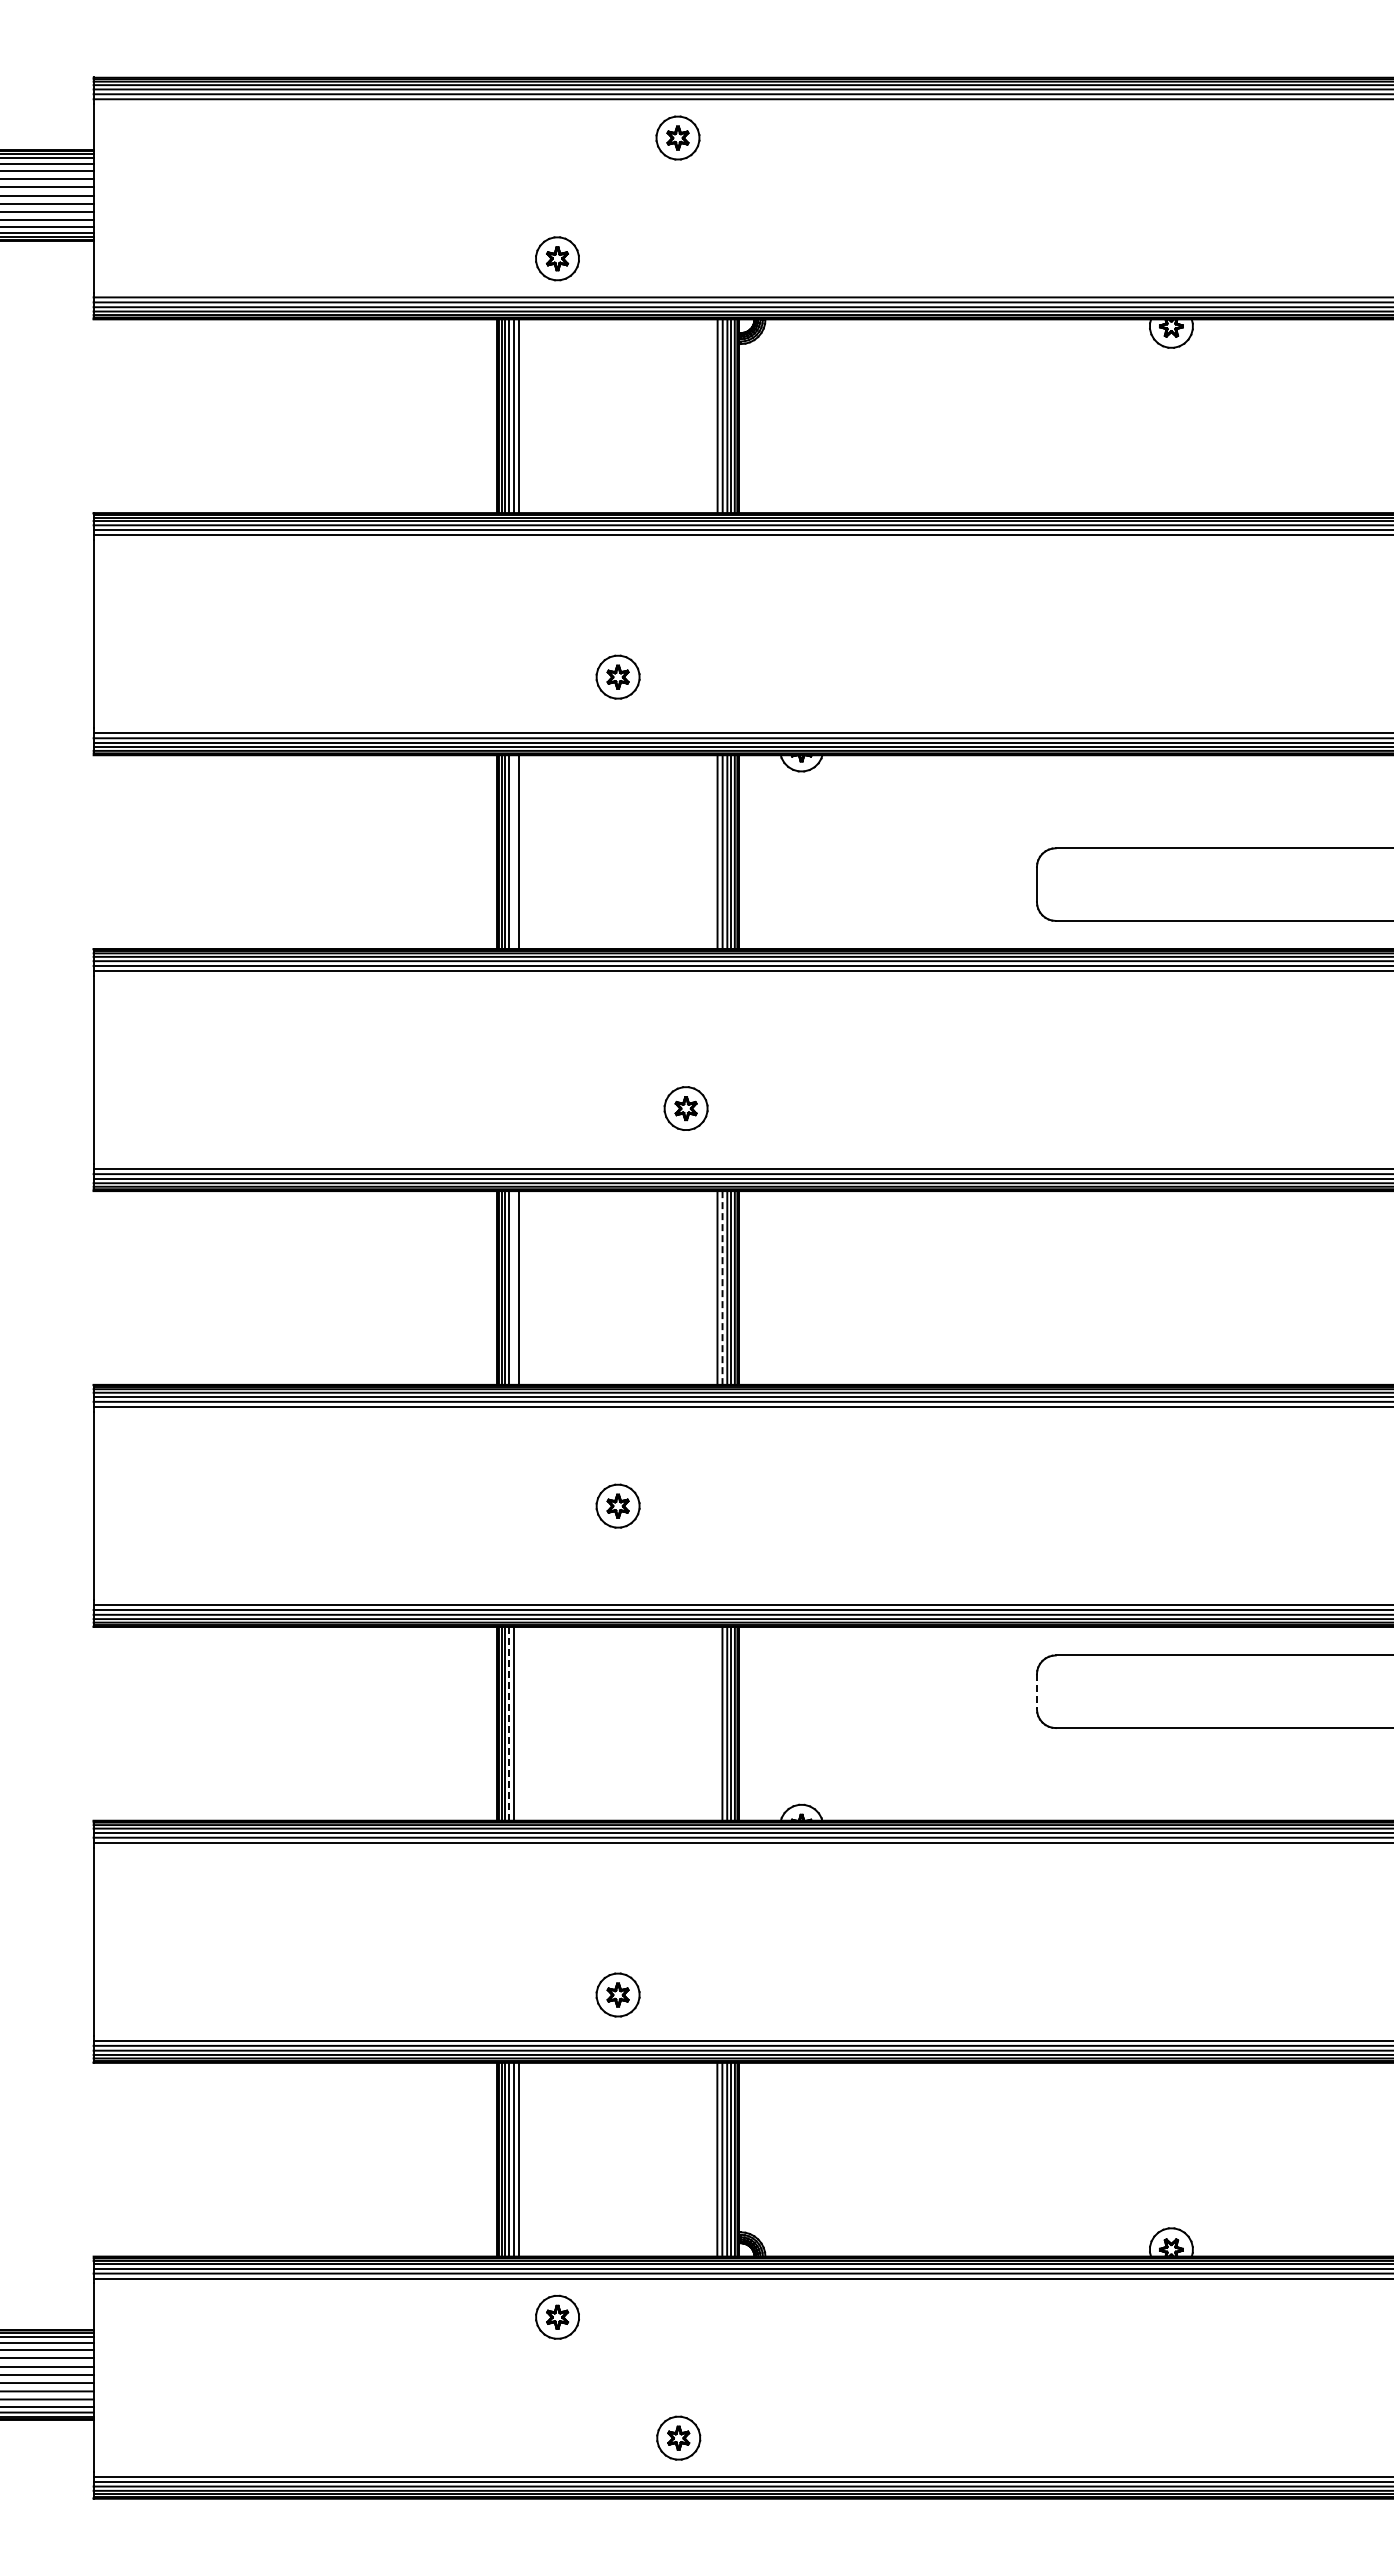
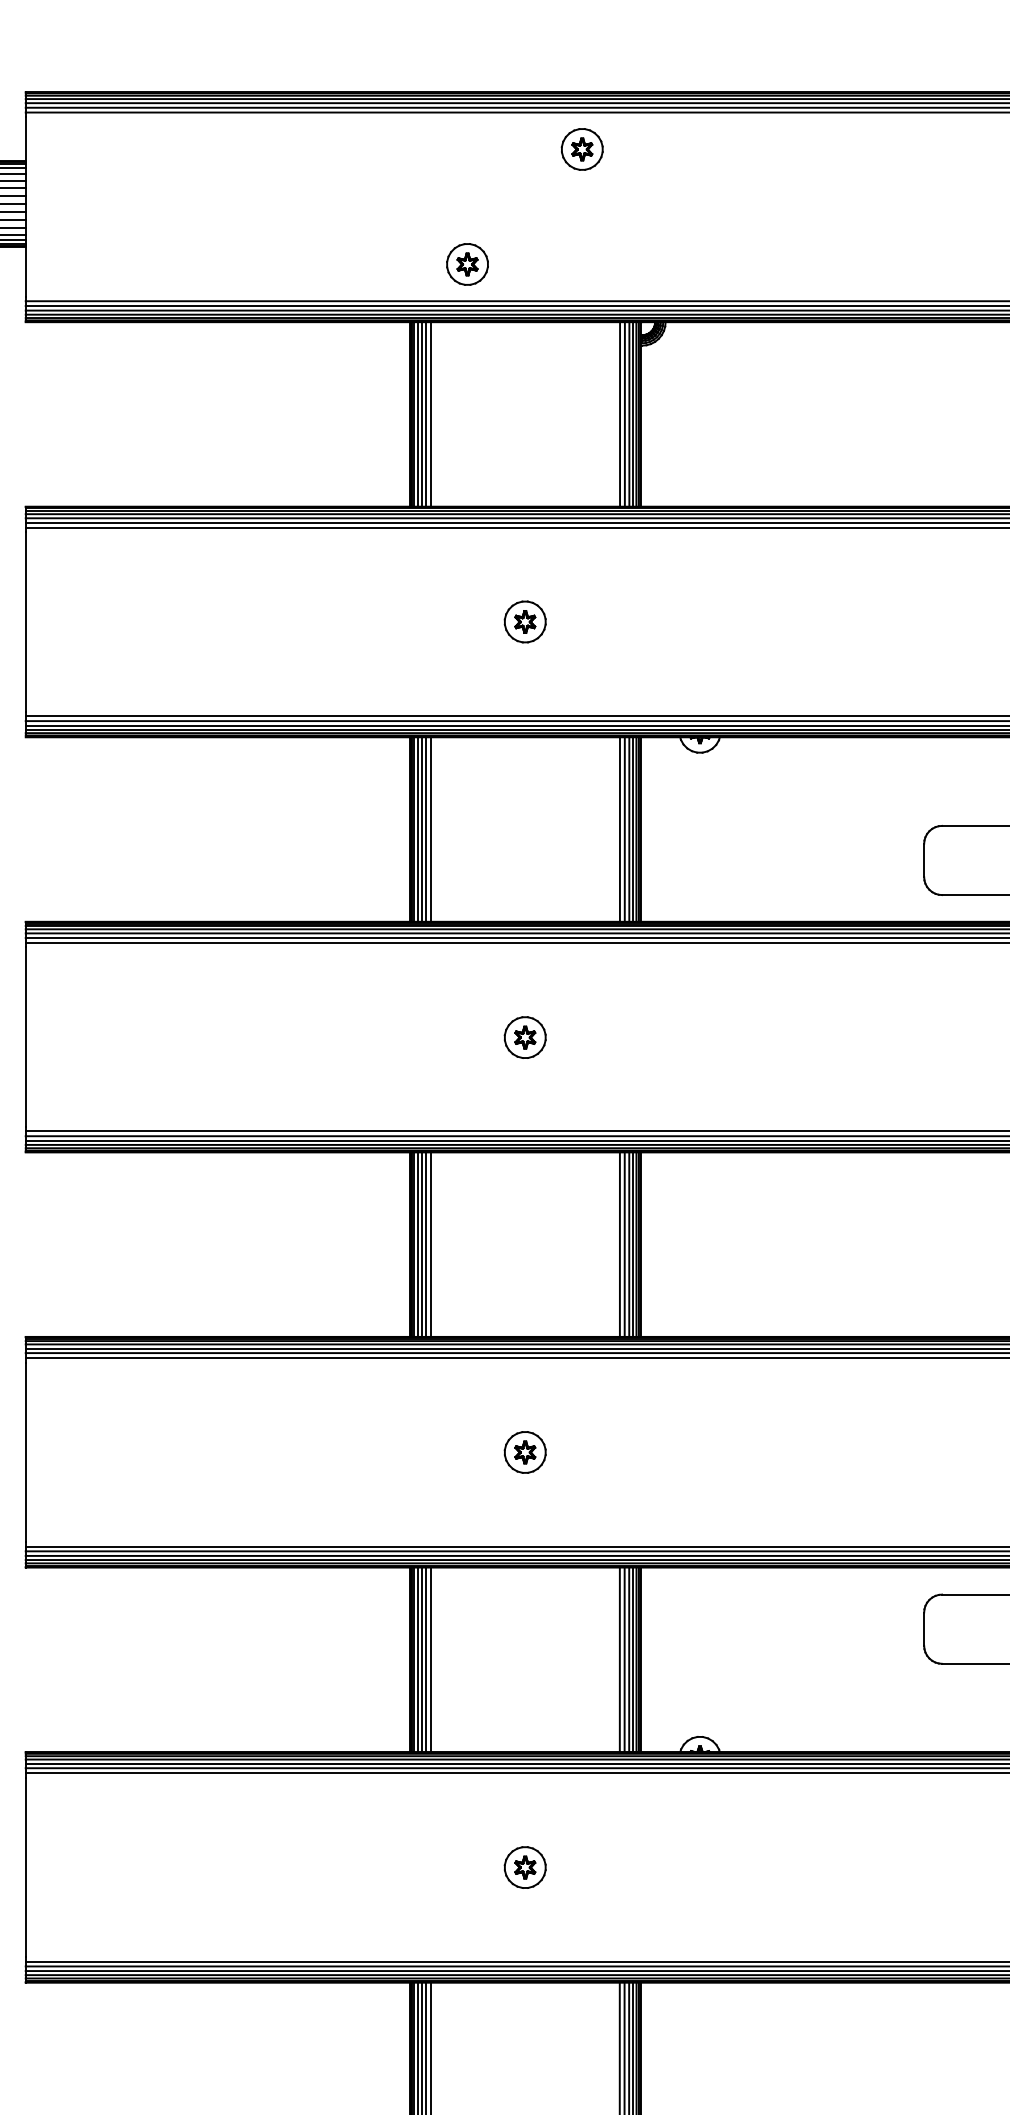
part: (617, 676) -> (524, 621), moved
line: (514, 851) -> (426, 828), added
part: (685, 1108) -> (524, 1037), moved
line: (514, 1287) -> (426, 1244), added
line: (722, 1287) -> (624, 1244), dashed -> solid
line: (1036, 1692) -> (923, 1629), dashed -> solid
line: (509, 1723) -> (421, 1659), dashed -> solid
line: (519, 1723) -> (431, 1659), added
line: (717, 1723) -> (619, 1659), added
part: (617, 1994) -> (524, 1867), moved

